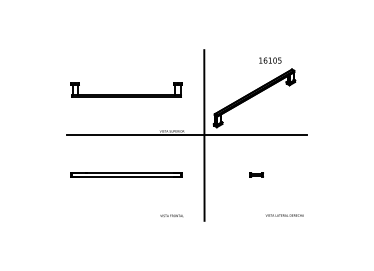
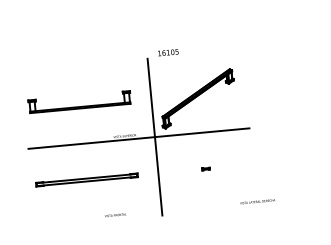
text: (270, 60) -> (168, 52), moved
part: (256, 174) -> (206, 168), size x0.6
text: (171, 215) -> (115, 214), moved
text: (284, 215) -> (257, 201), moved

